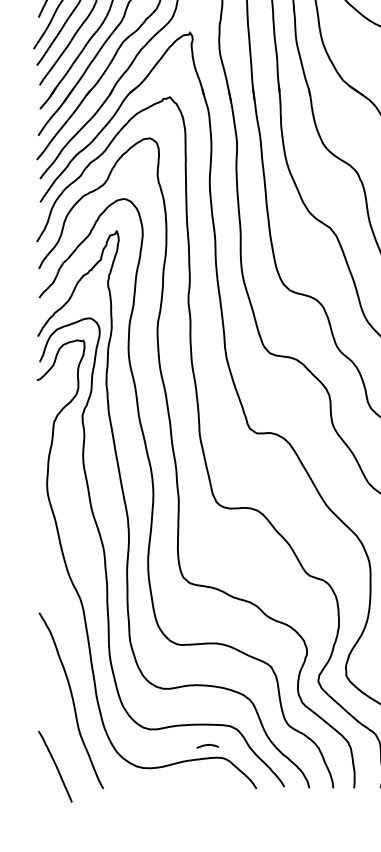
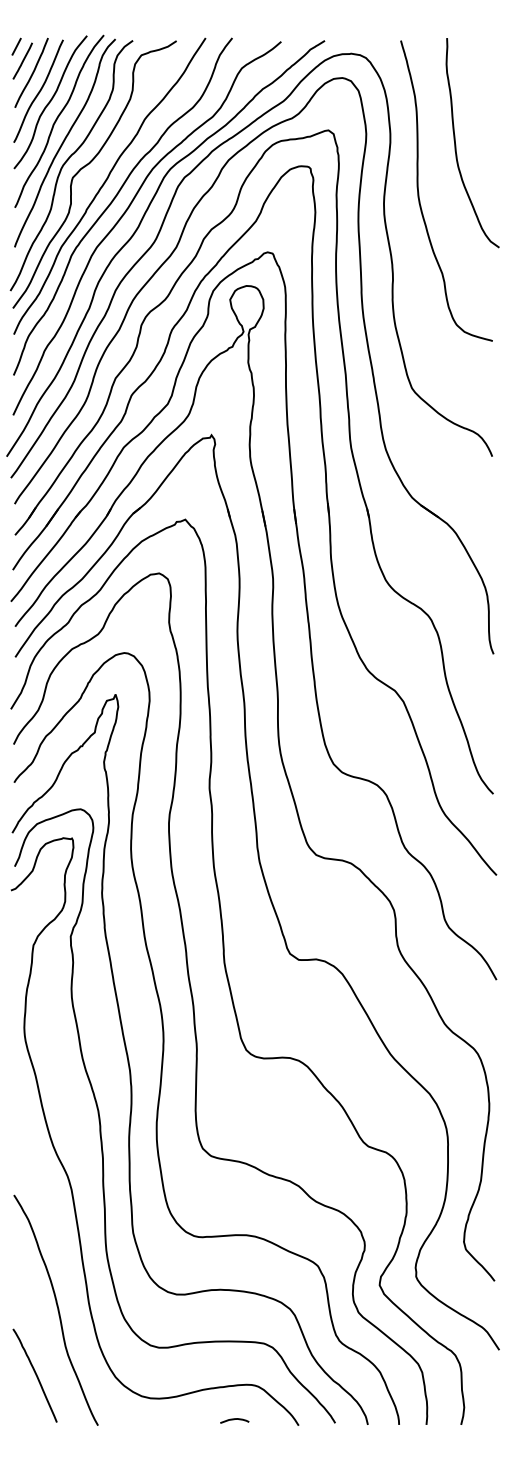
curve: (207, 746) -> (234, 1420), moved
curve: (55, 766) -> (35, 1375), moved

